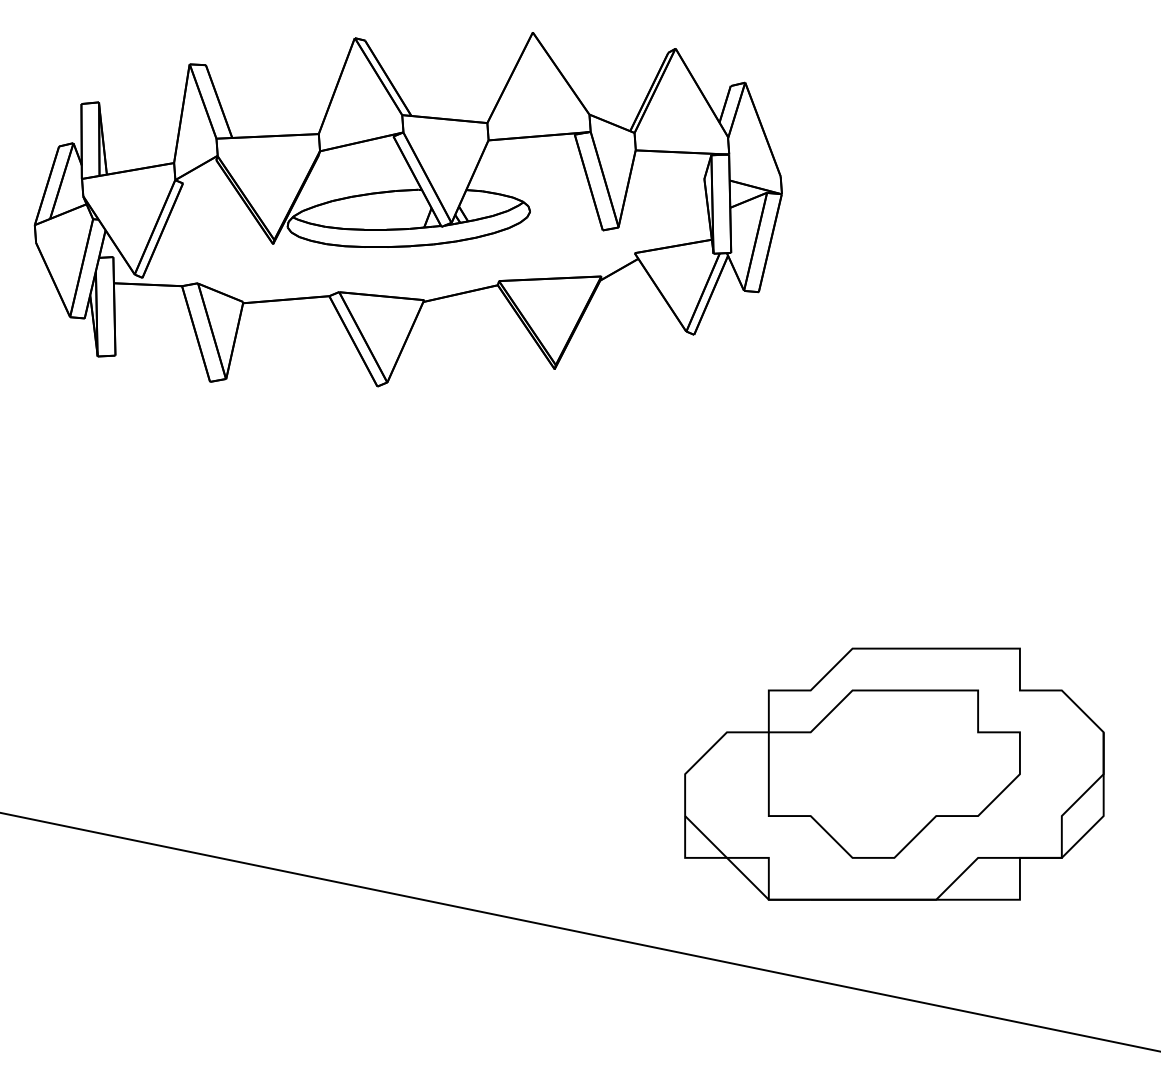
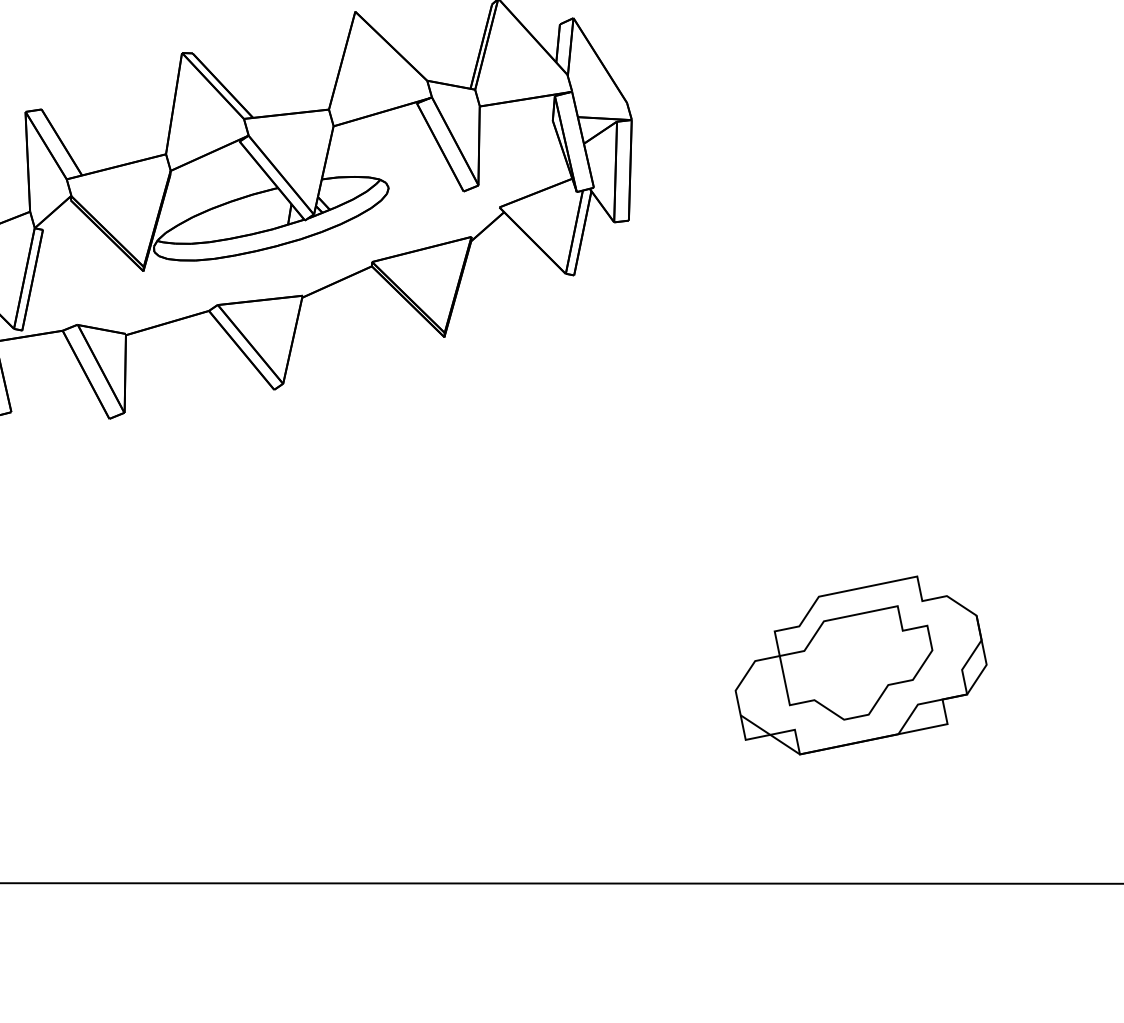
part: (894, 773) -> (858, 664), size x0.6

